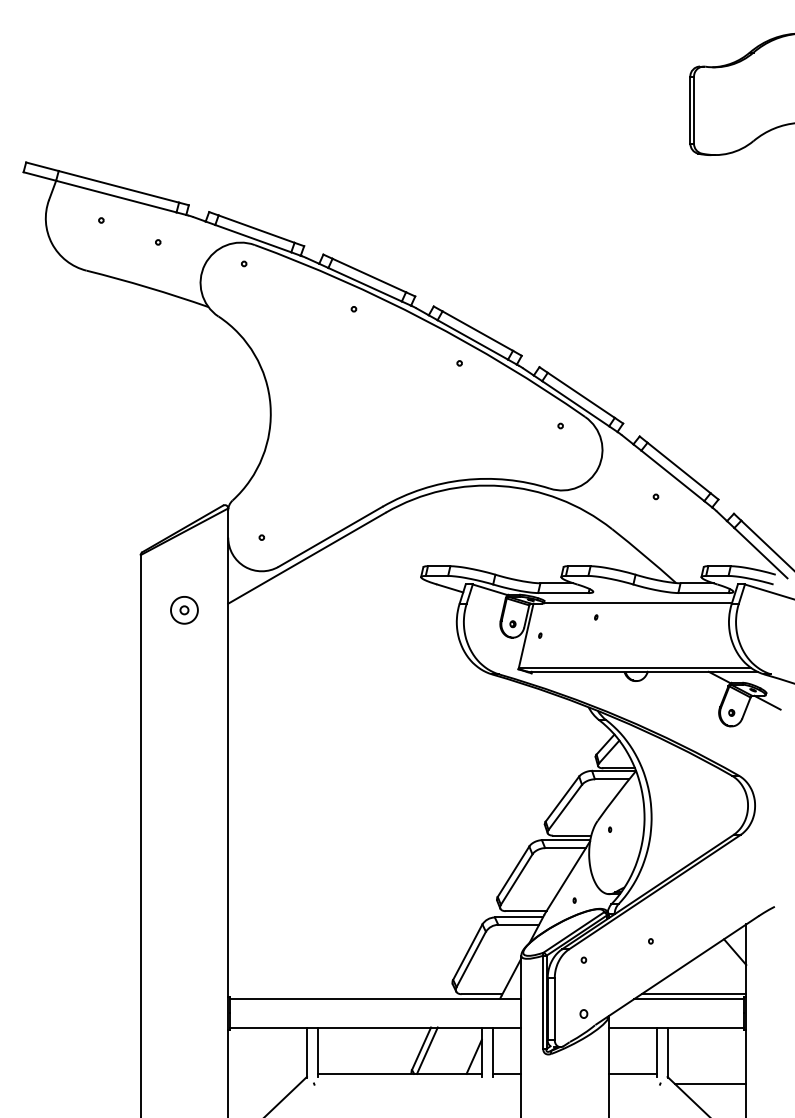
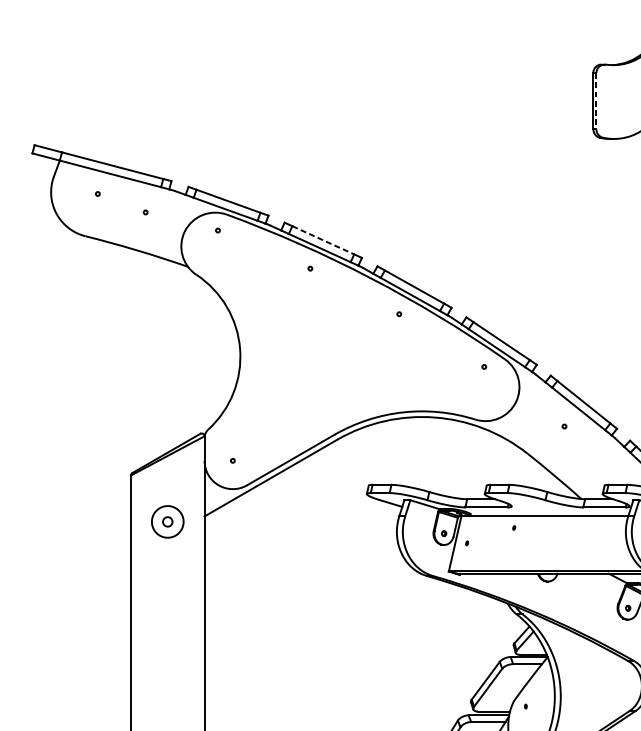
line: (694, 110) -> (596, 101), solid -> dashed
line: (369, 275) -> (323, 240), solid -> dashed
part: (184, 610) -> (167, 522), size x1.4

